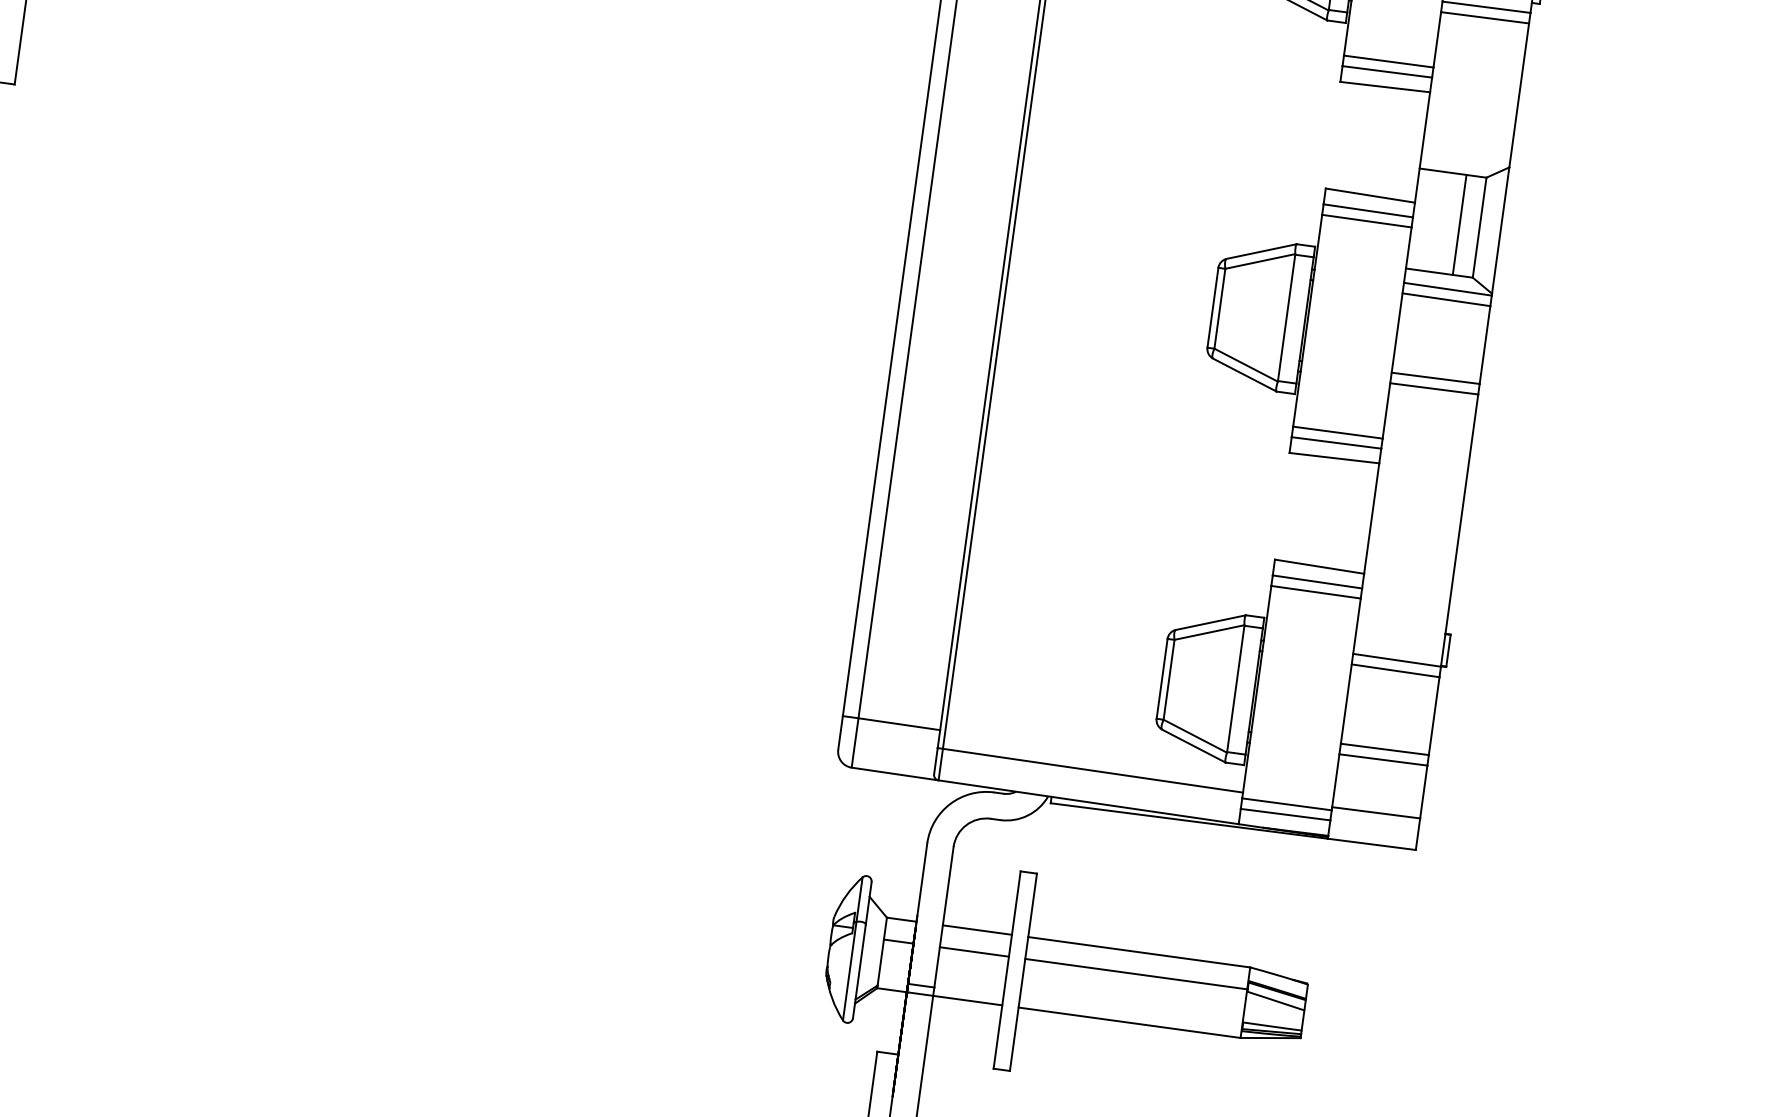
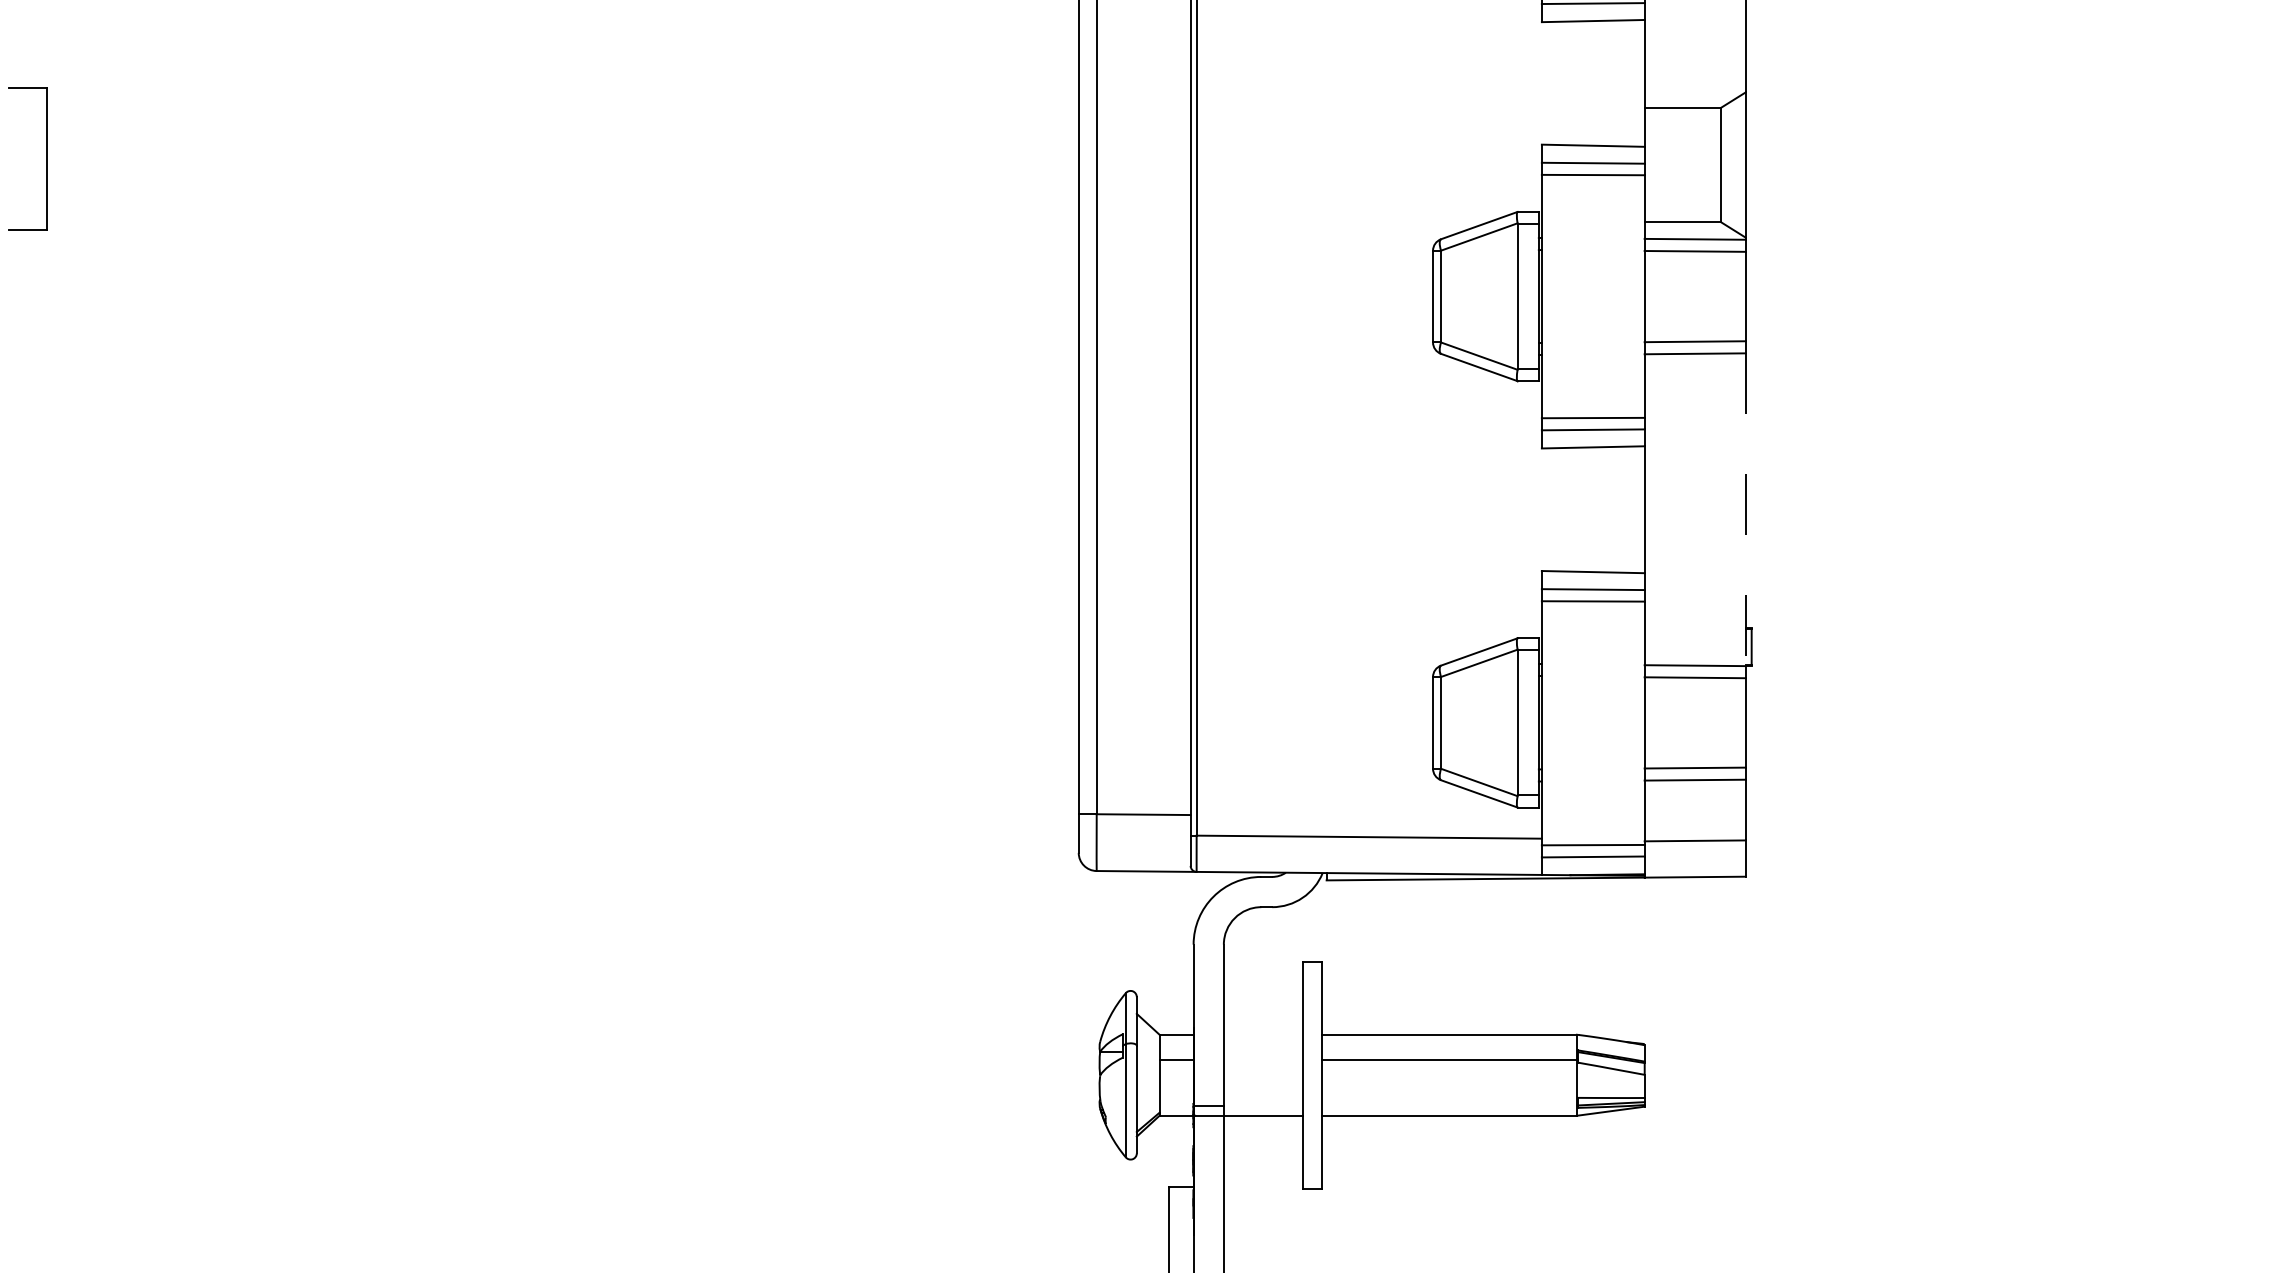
line: (1459, 224) -> (1698, 164), removed
line: (1459, 531) -> (1745, 510), solid -> dashed
line: (977, 929) -> (1263, 1034), removed
line: (974, 951) -> (1263, 1059), removed

